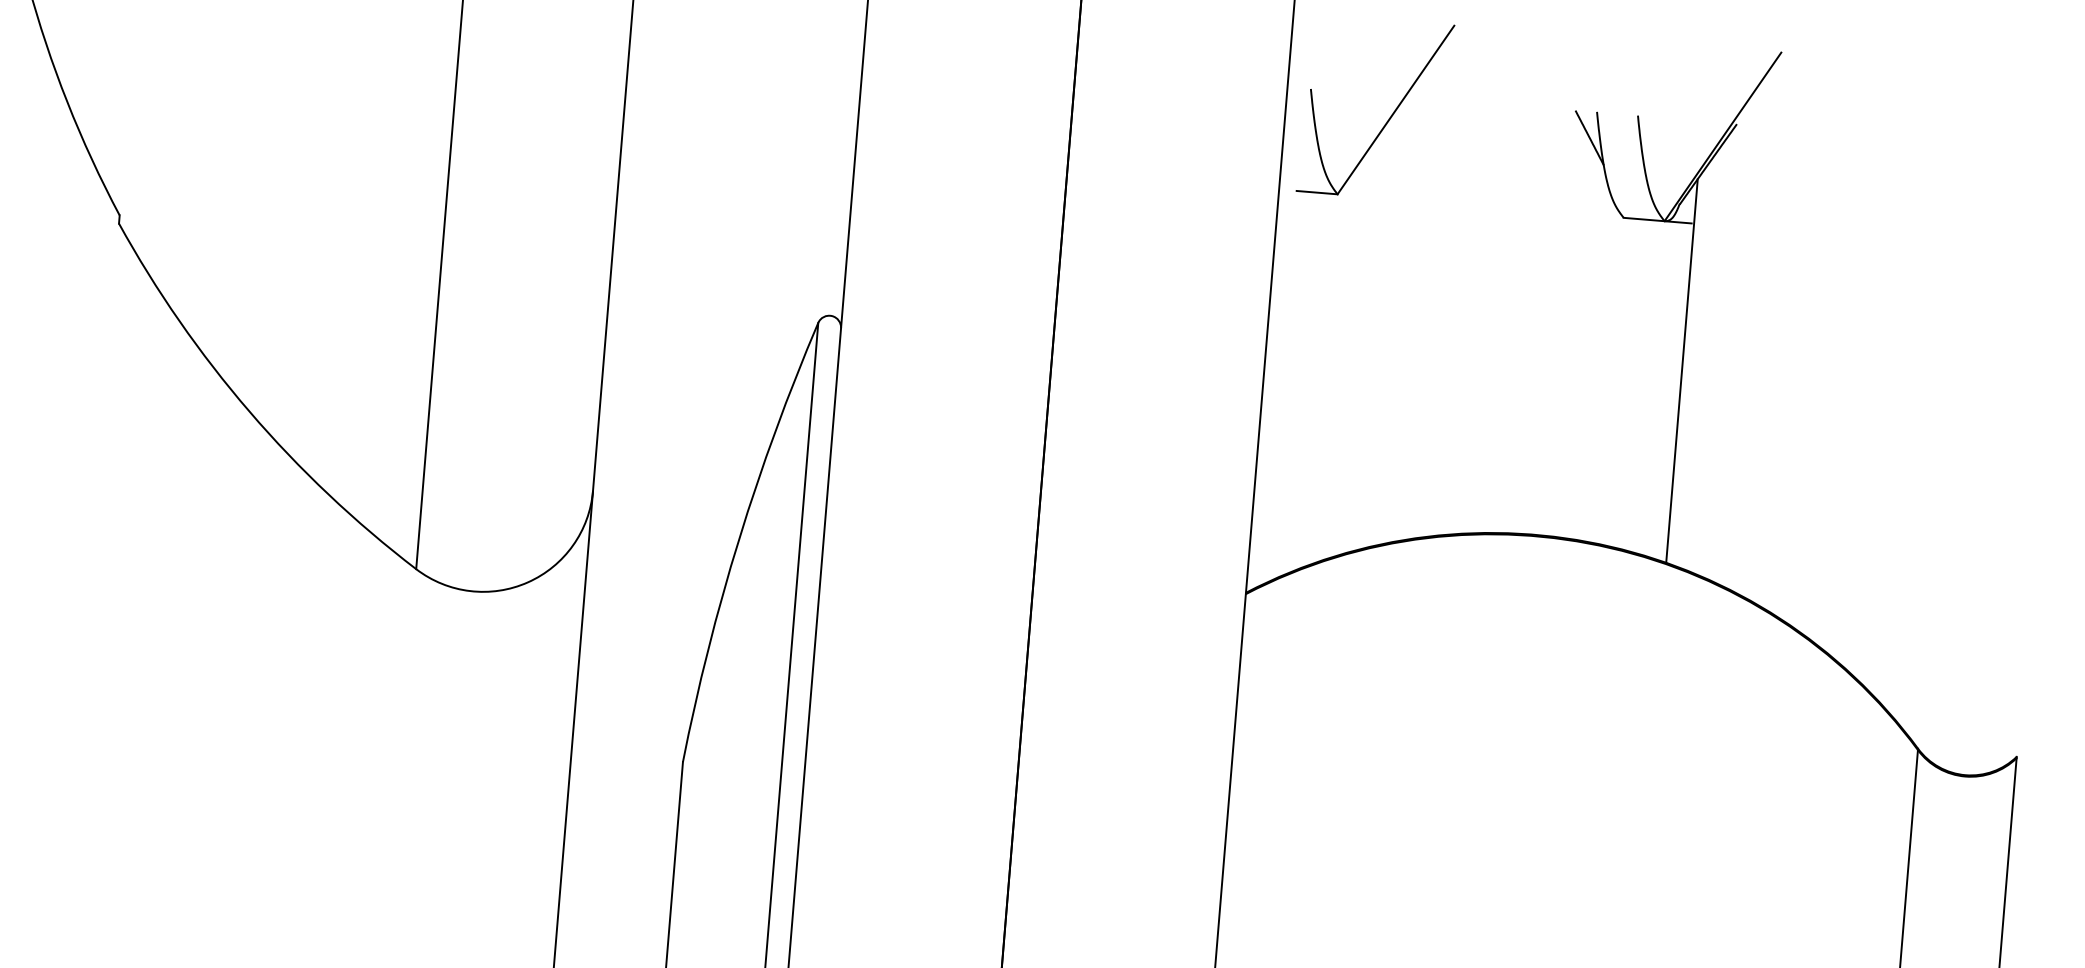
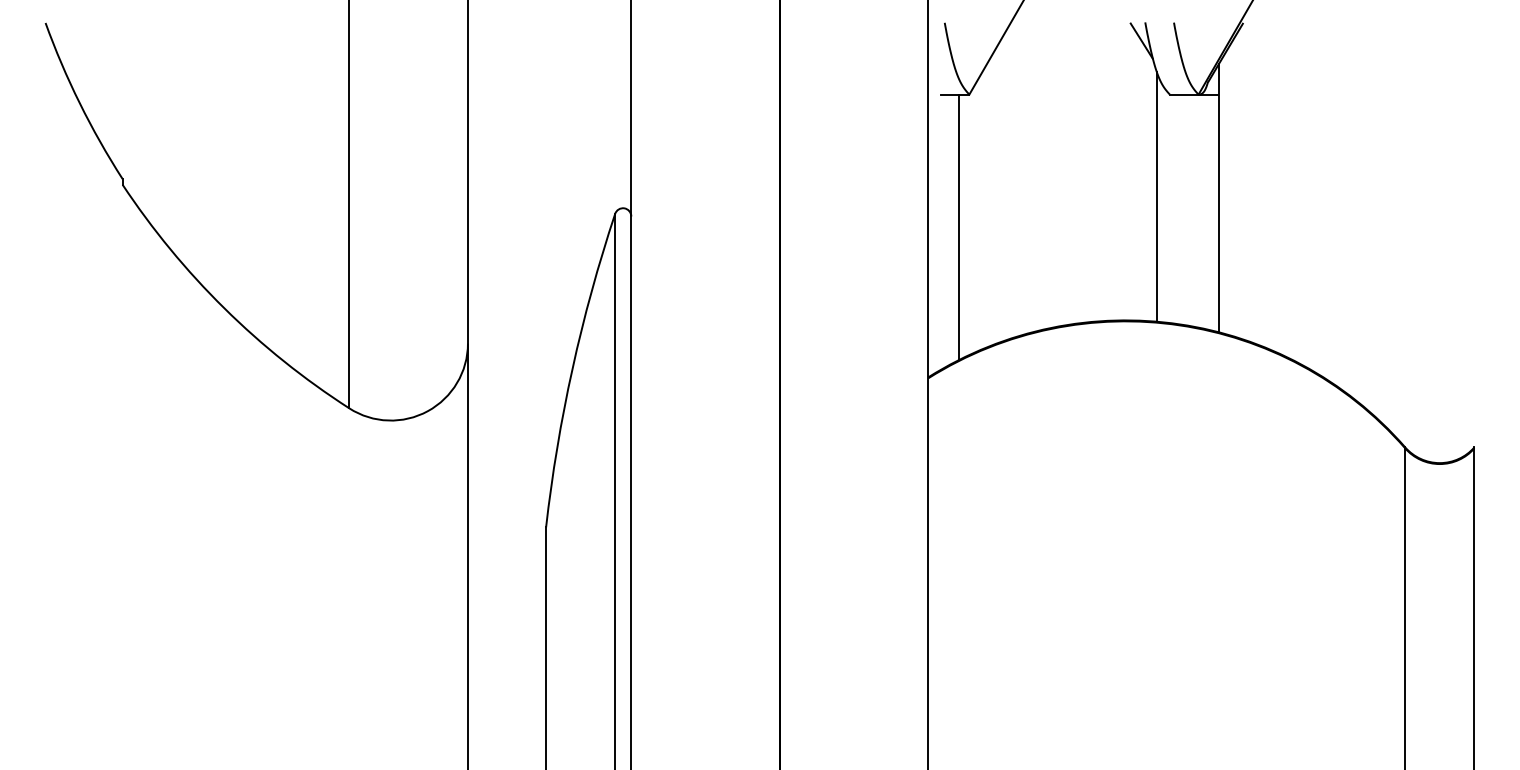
line: (1594, 361) -> (1157, 196), added
line: (1308, 381) -> (959, 226), added

